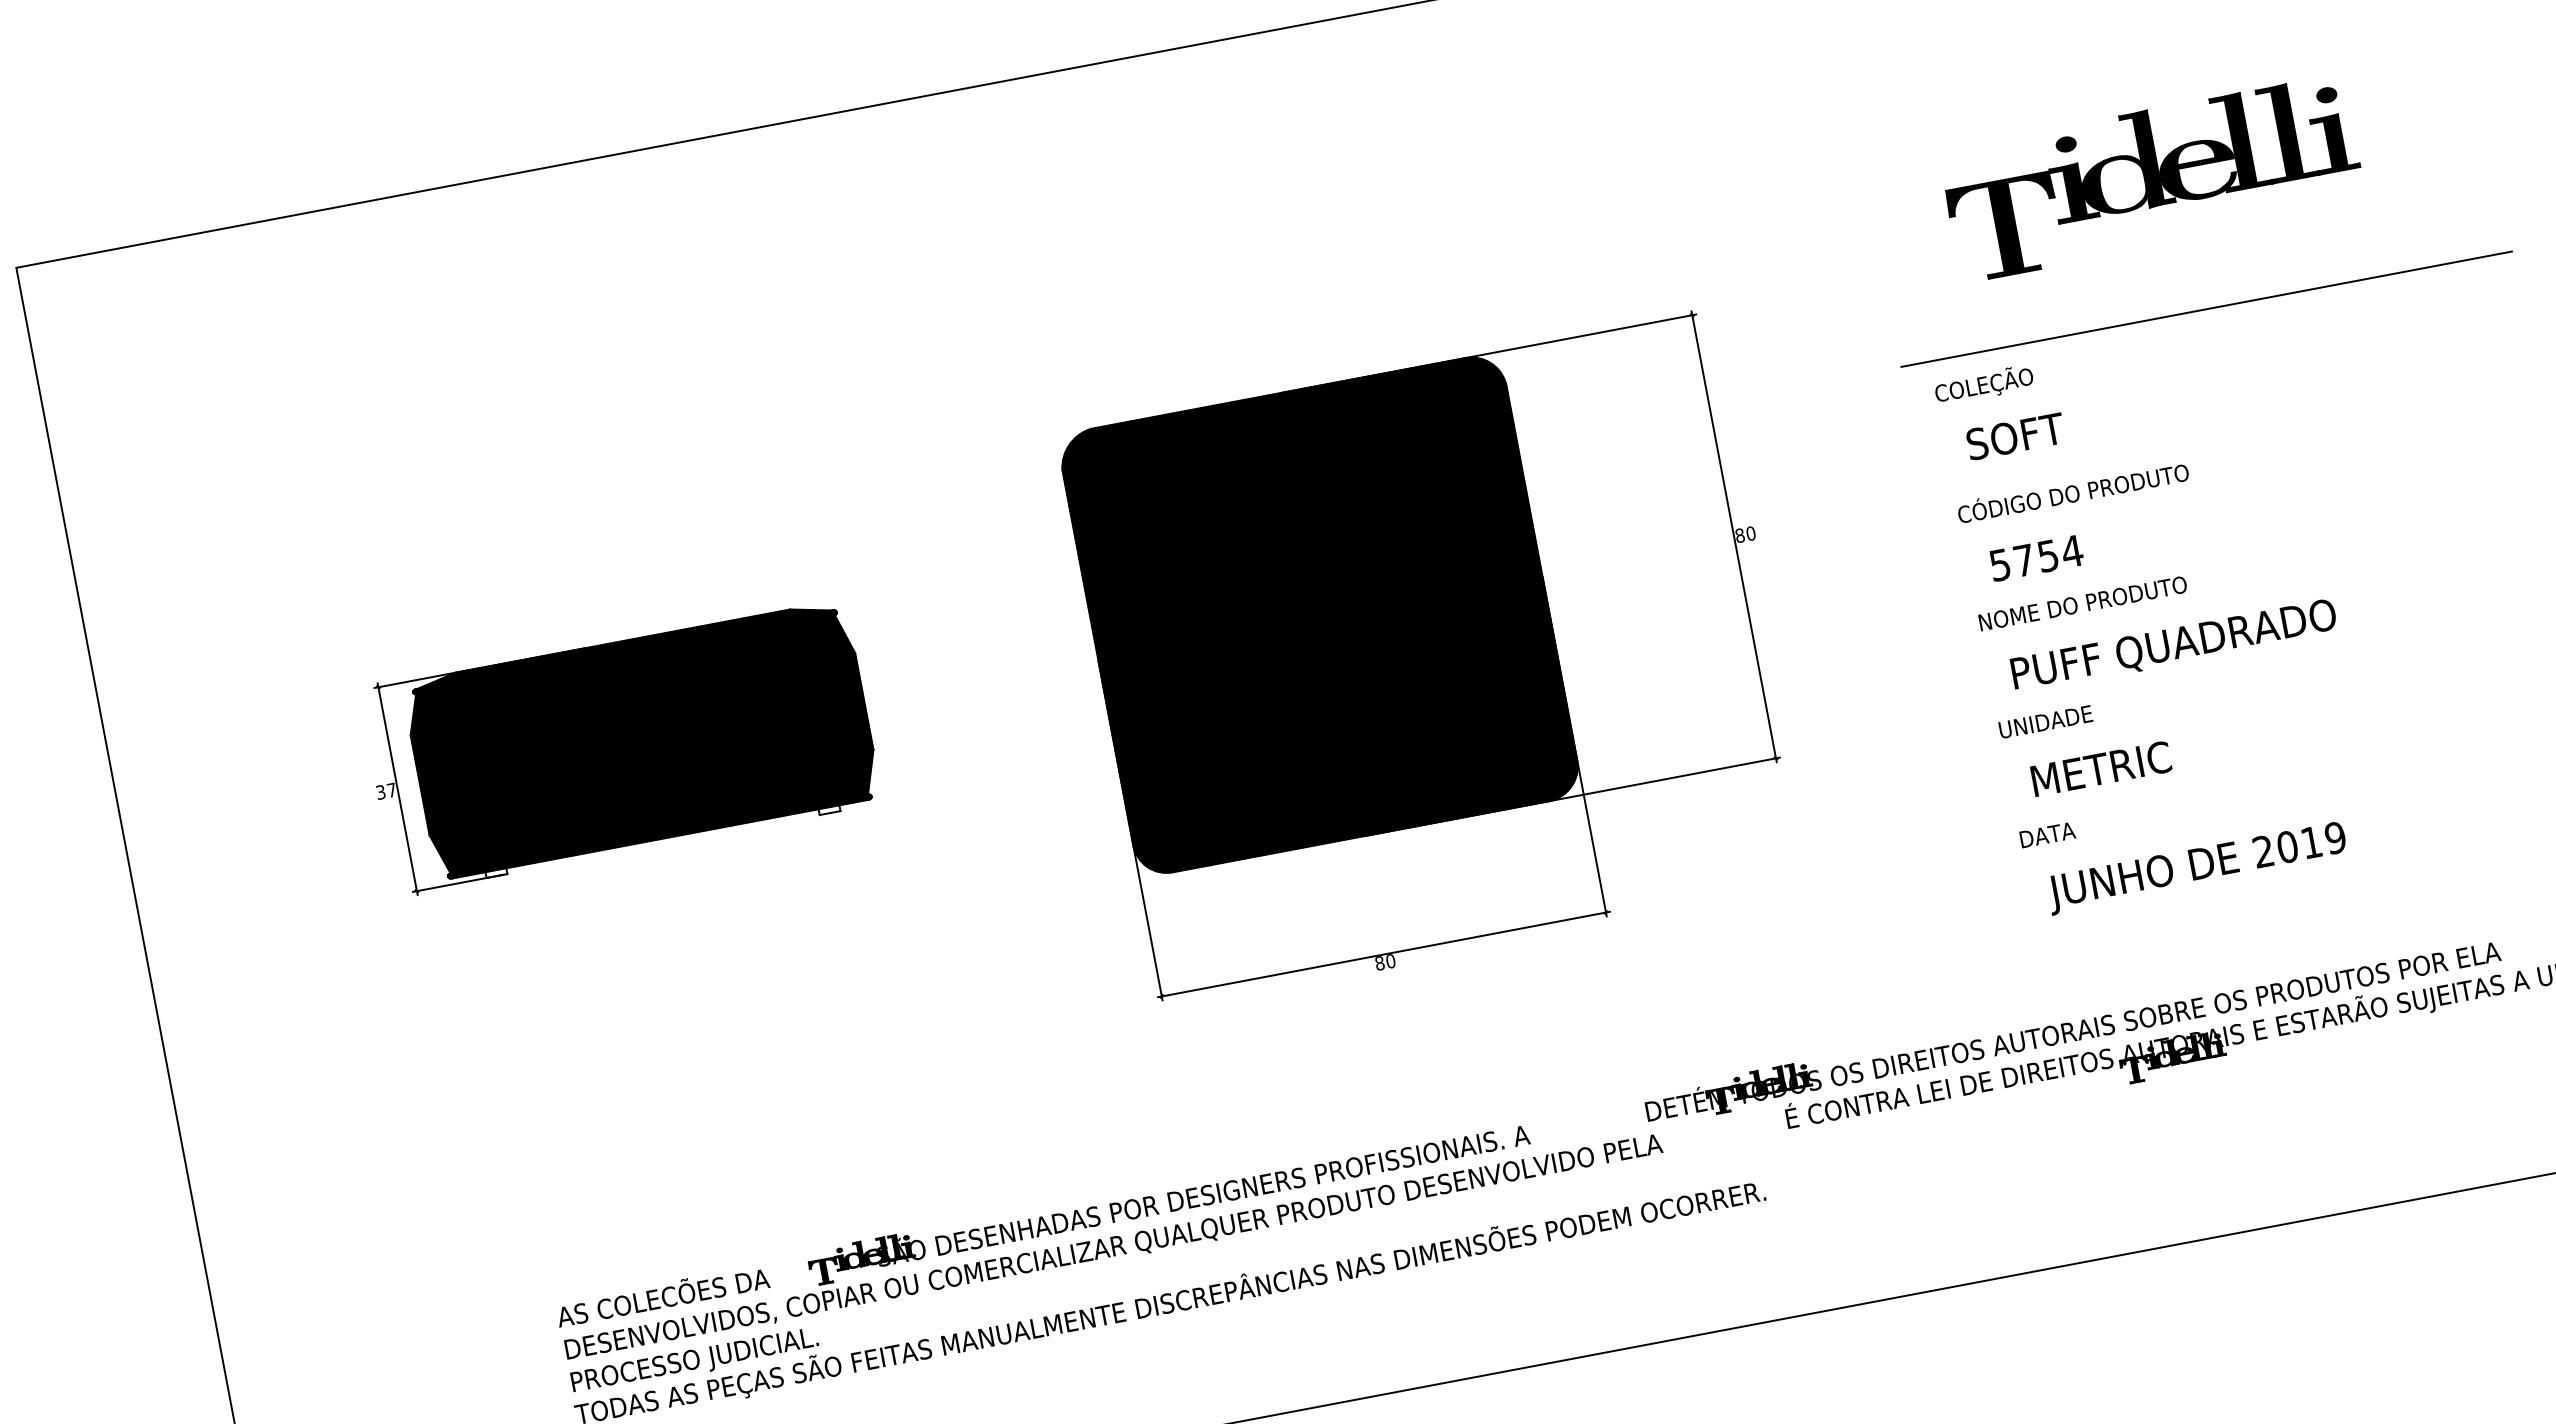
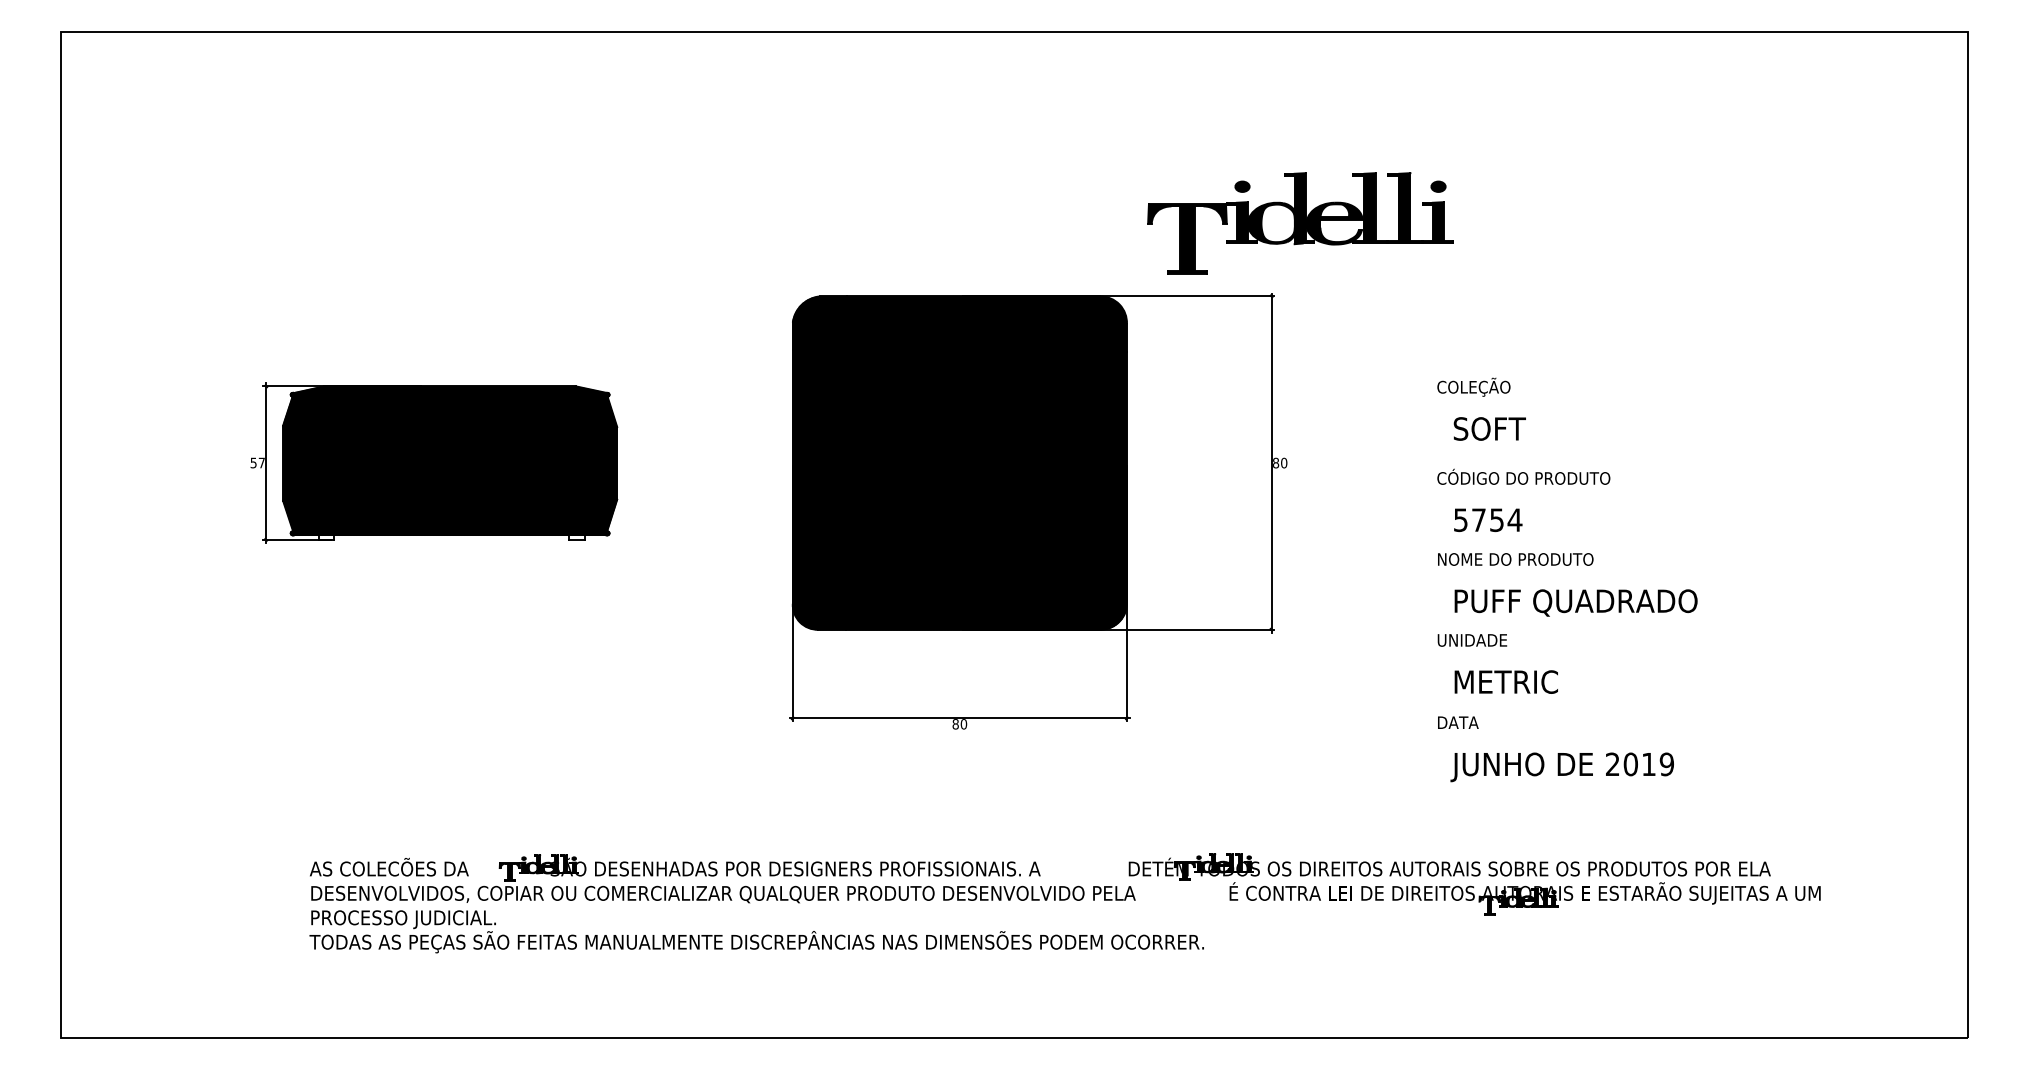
part: (2152, 178) -> (1300, 223), moved
line: (2206, 309) -> (1645, 362), removed
text: (380, 791) -> (253, 462), 37 -> 57

